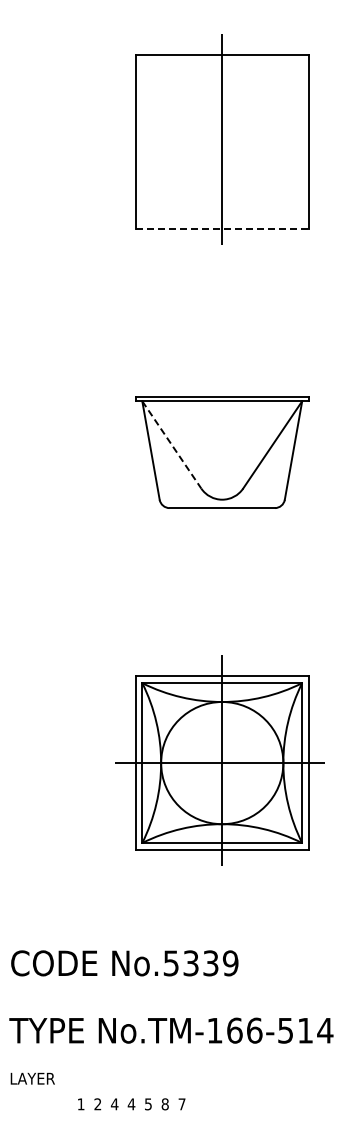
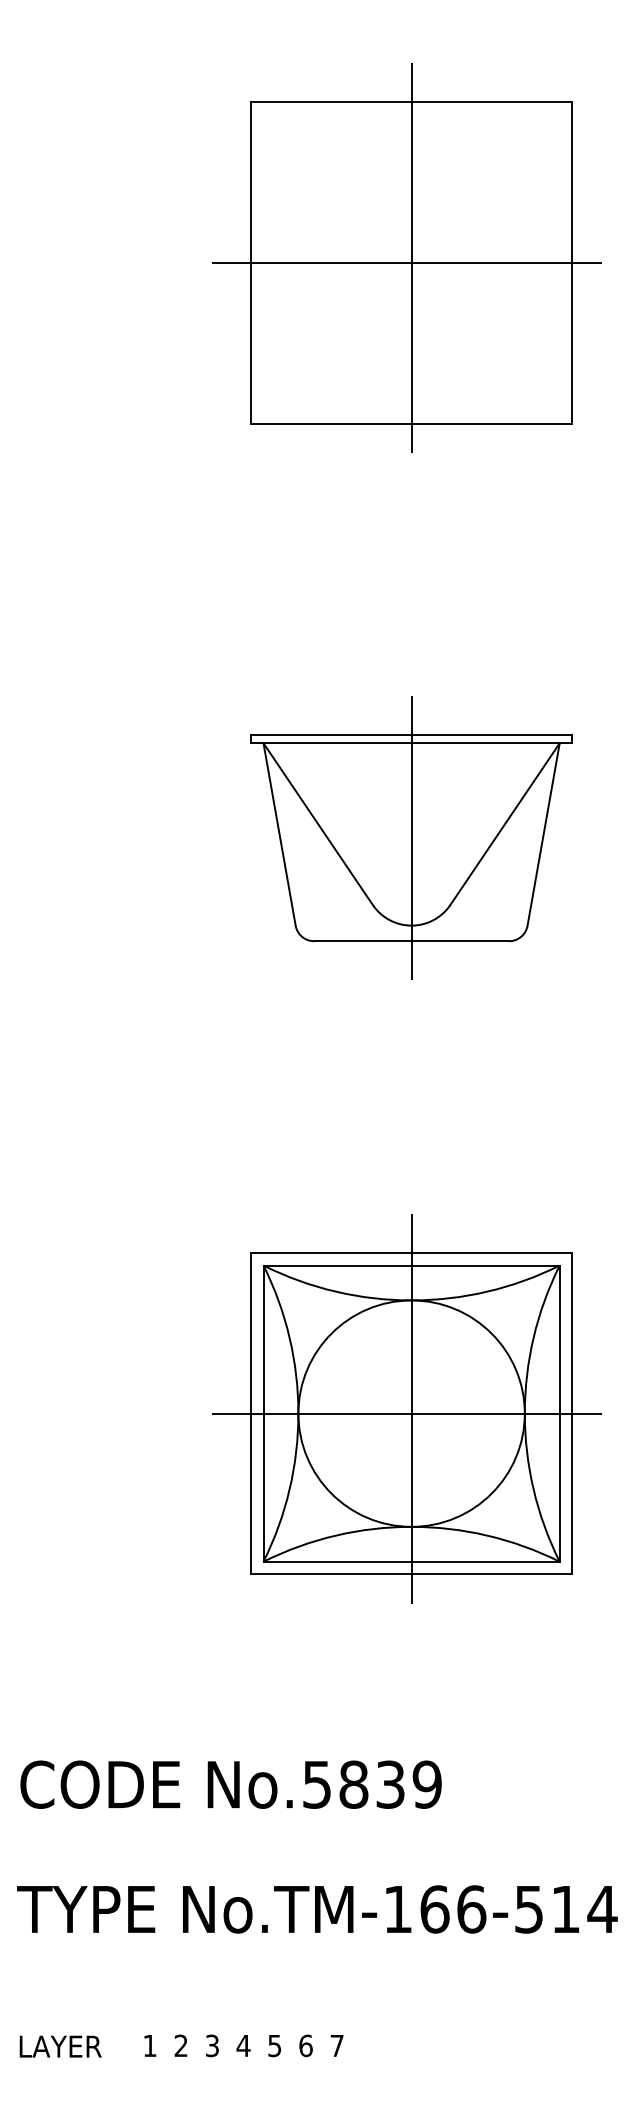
line: (221, 142) -> (410, 263), added
line: (222, 228) -> (412, 423), dashed -> solid
line: (171, 444) -> (317, 823), dashed -> solid
line: (222, 452) -> (412, 838), added
text: (190, 963) -> (352, 1784), No.5339 -> No.5839
text: (32, 1078) -> (60, 2046), moved
text: (114, 1104) -> (211, 2046), 4 -> 3
text: (164, 1104) -> (304, 2046), 8 -> 6

